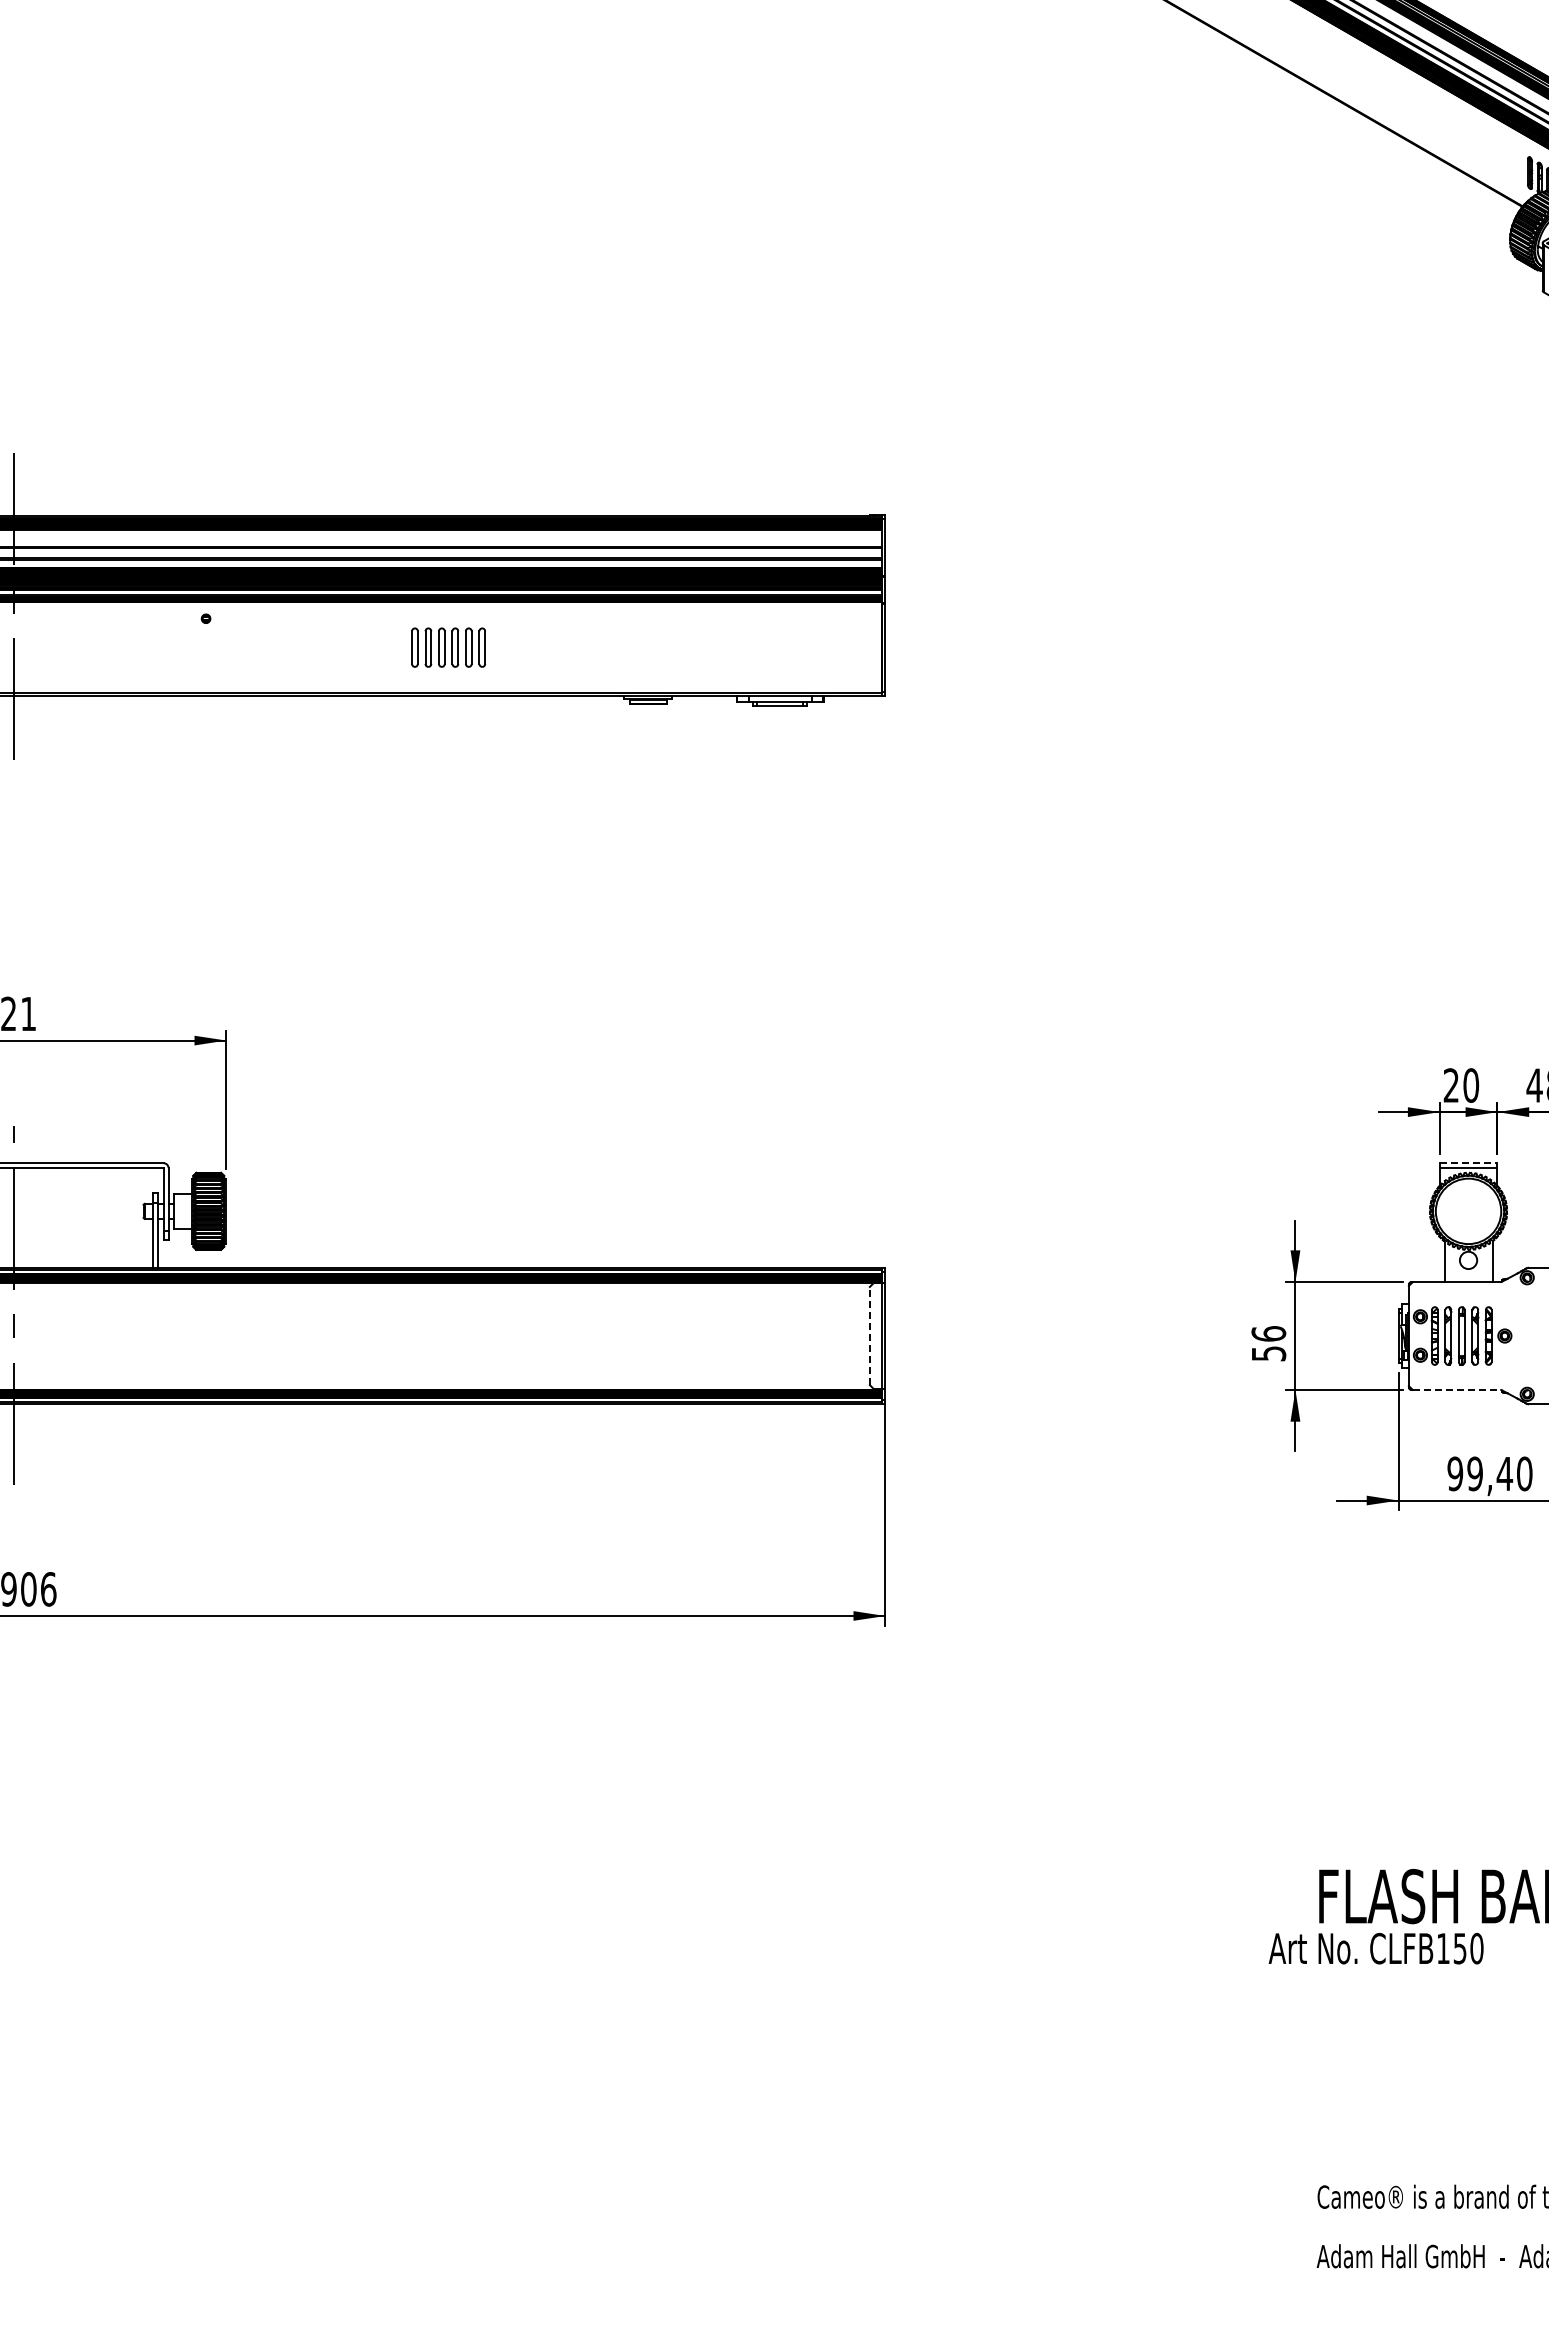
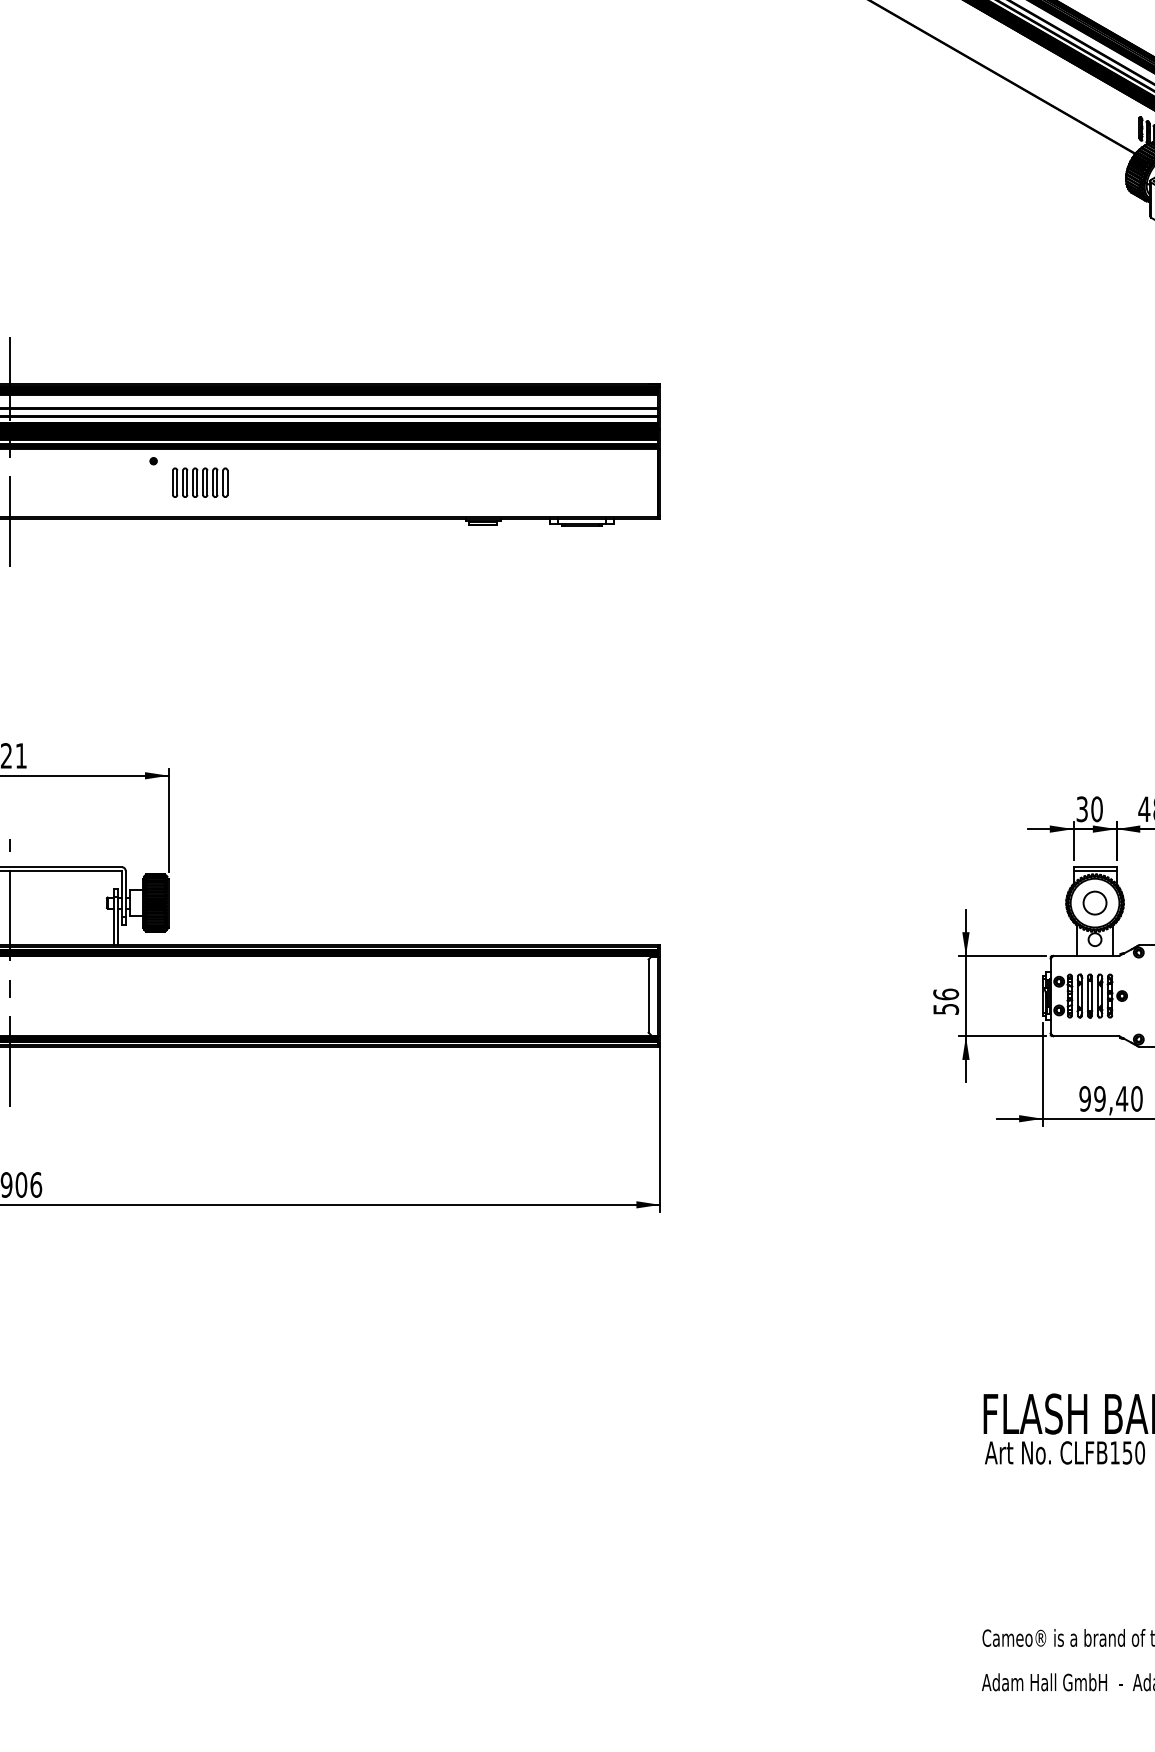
part: (448, 647) -> (200, 482), moved
text: (1450, 1085) -> (1081, 809), 20 -> 30
line: (1468, 1163) -> (1095, 867), dashed -> solid
circle: (1468, 1211) -> (1095, 903), added
line: (869, 1335) -> (648, 995), dashed -> solid
line: (1456, 1389) -> (1086, 1035), dashed -> solid
text: (1375, 1948) -> (1064, 1452), moved

